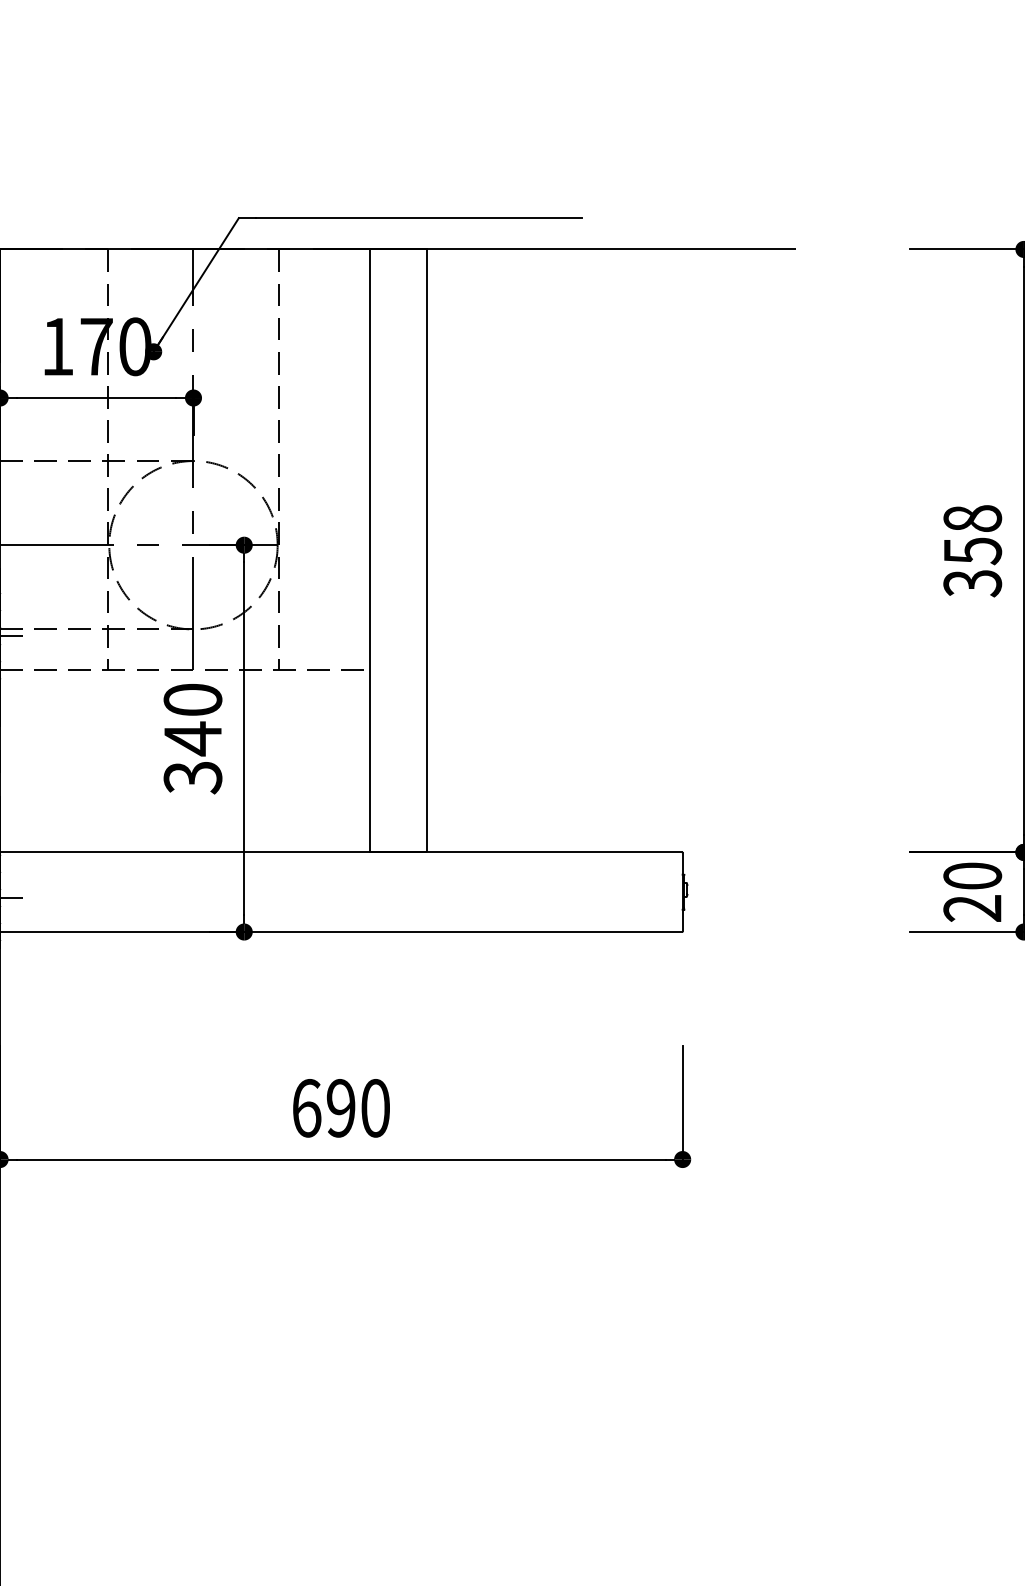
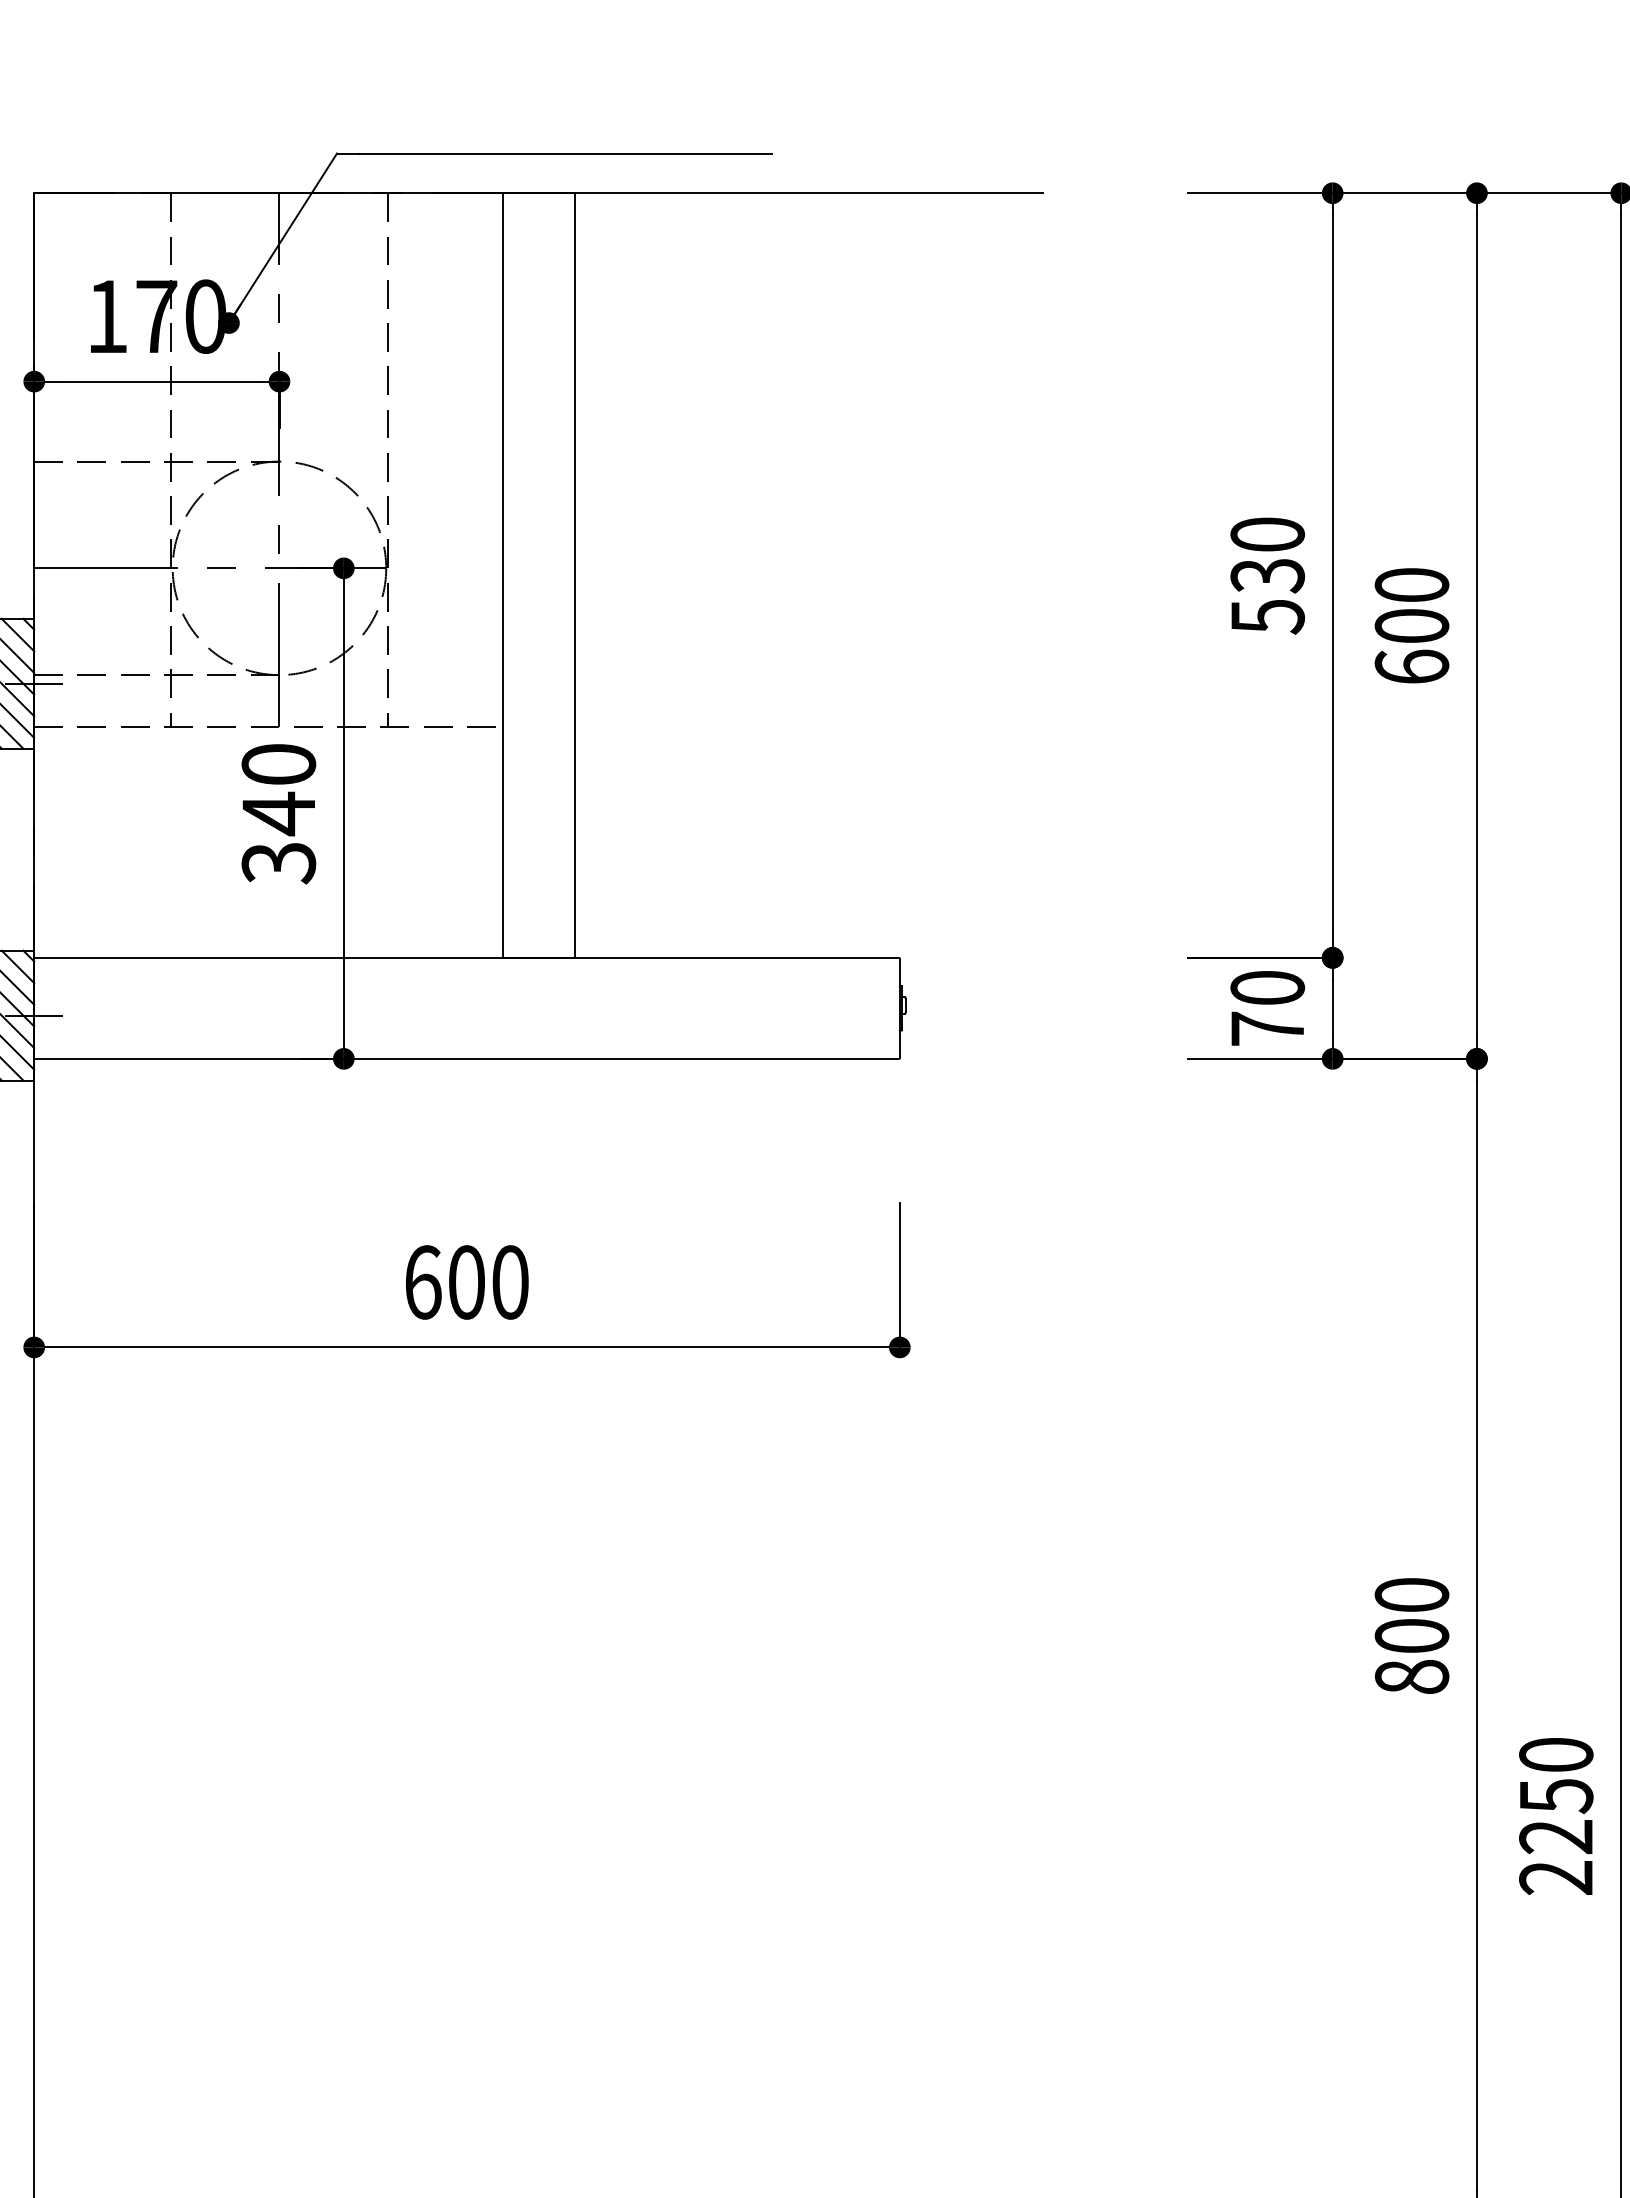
text: (972, 550) -> (1267, 575), 358 -> 530
text: (971, 908) -> (1266, 1028), 20 -> 70
text: (340, 1108) -> (466, 1282), 690 -> 600

